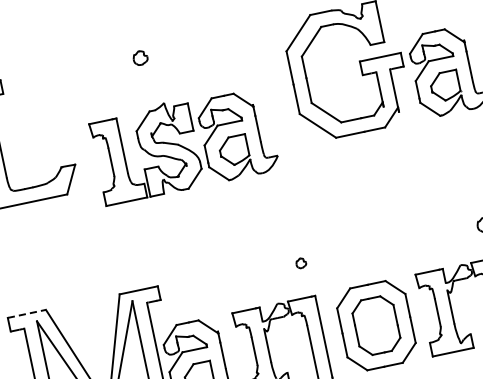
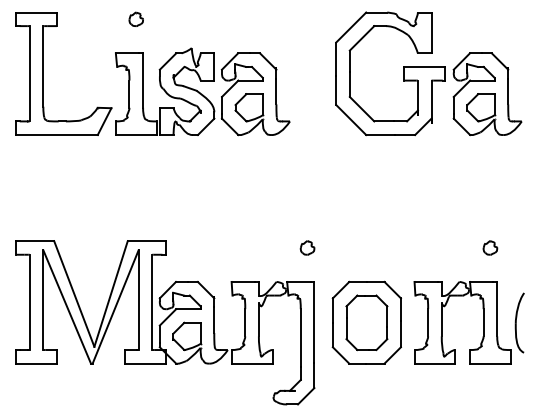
part: (139, 57) -> (135, 18), moved
part: (183, 144) -> (202, 91), moved
part: (301, 262) -> (307, 247), size x1.43
line: (27, 314) -> (35, 241), dashed -> solid

